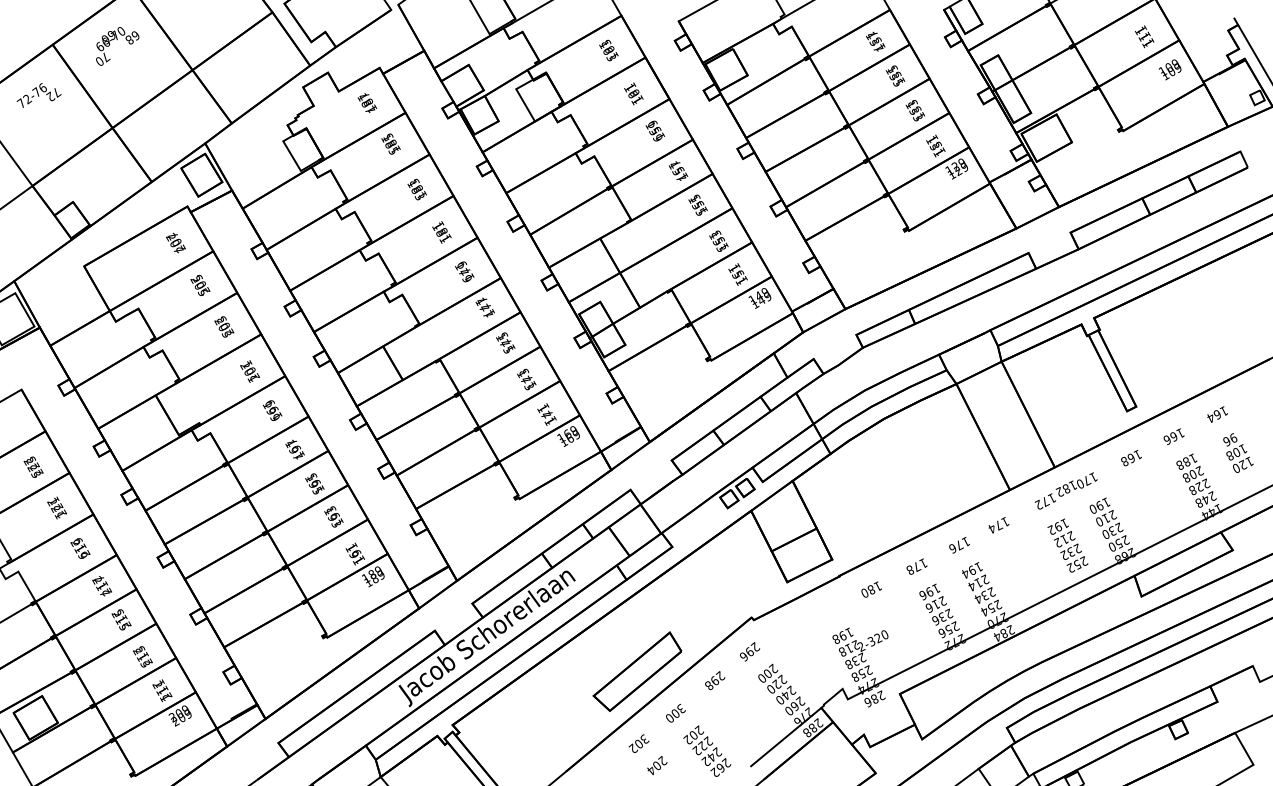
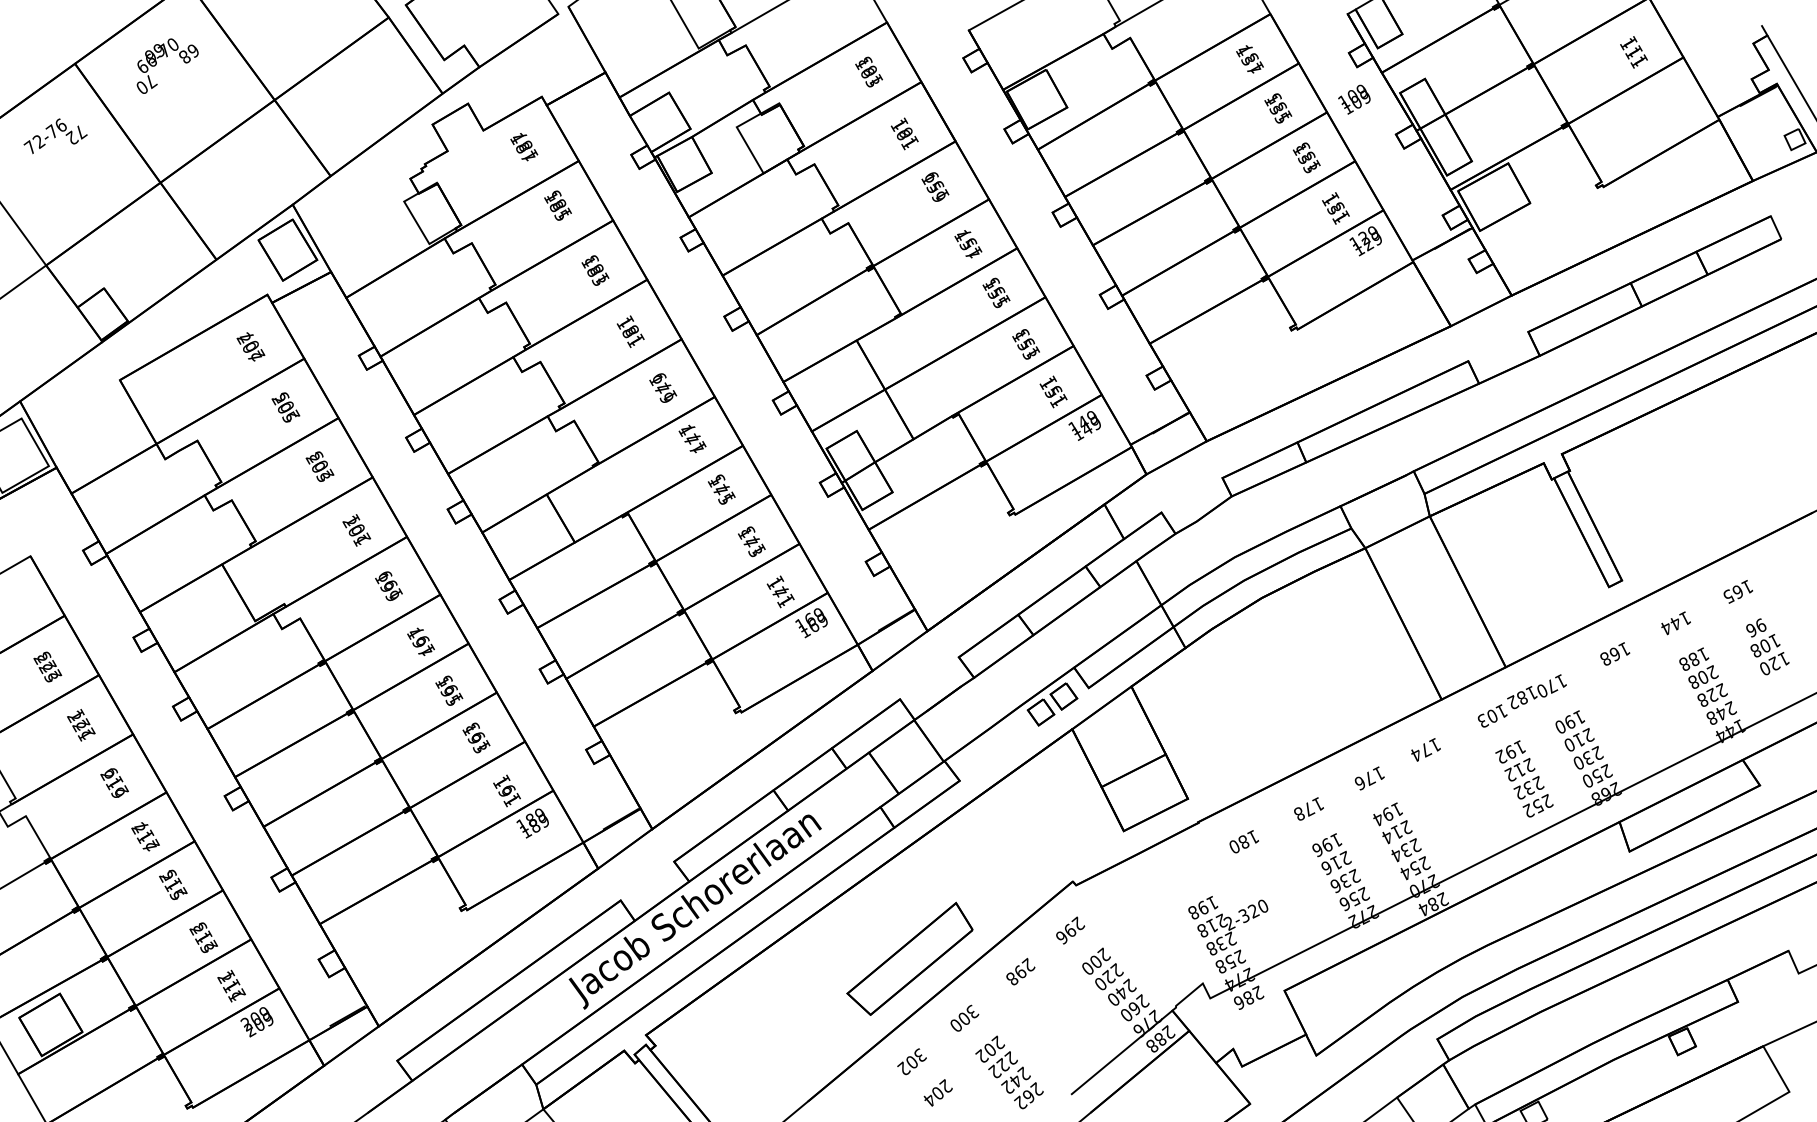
text: (1170, 69) -> (1354, 99), moved
text: (1210, 417) -> (1728, 596), 164 -> 165
text: (1170, 438) -> (1670, 626), 166 -> 144
text: (1042, 503) -> (1487, 718), 172 -> 103

